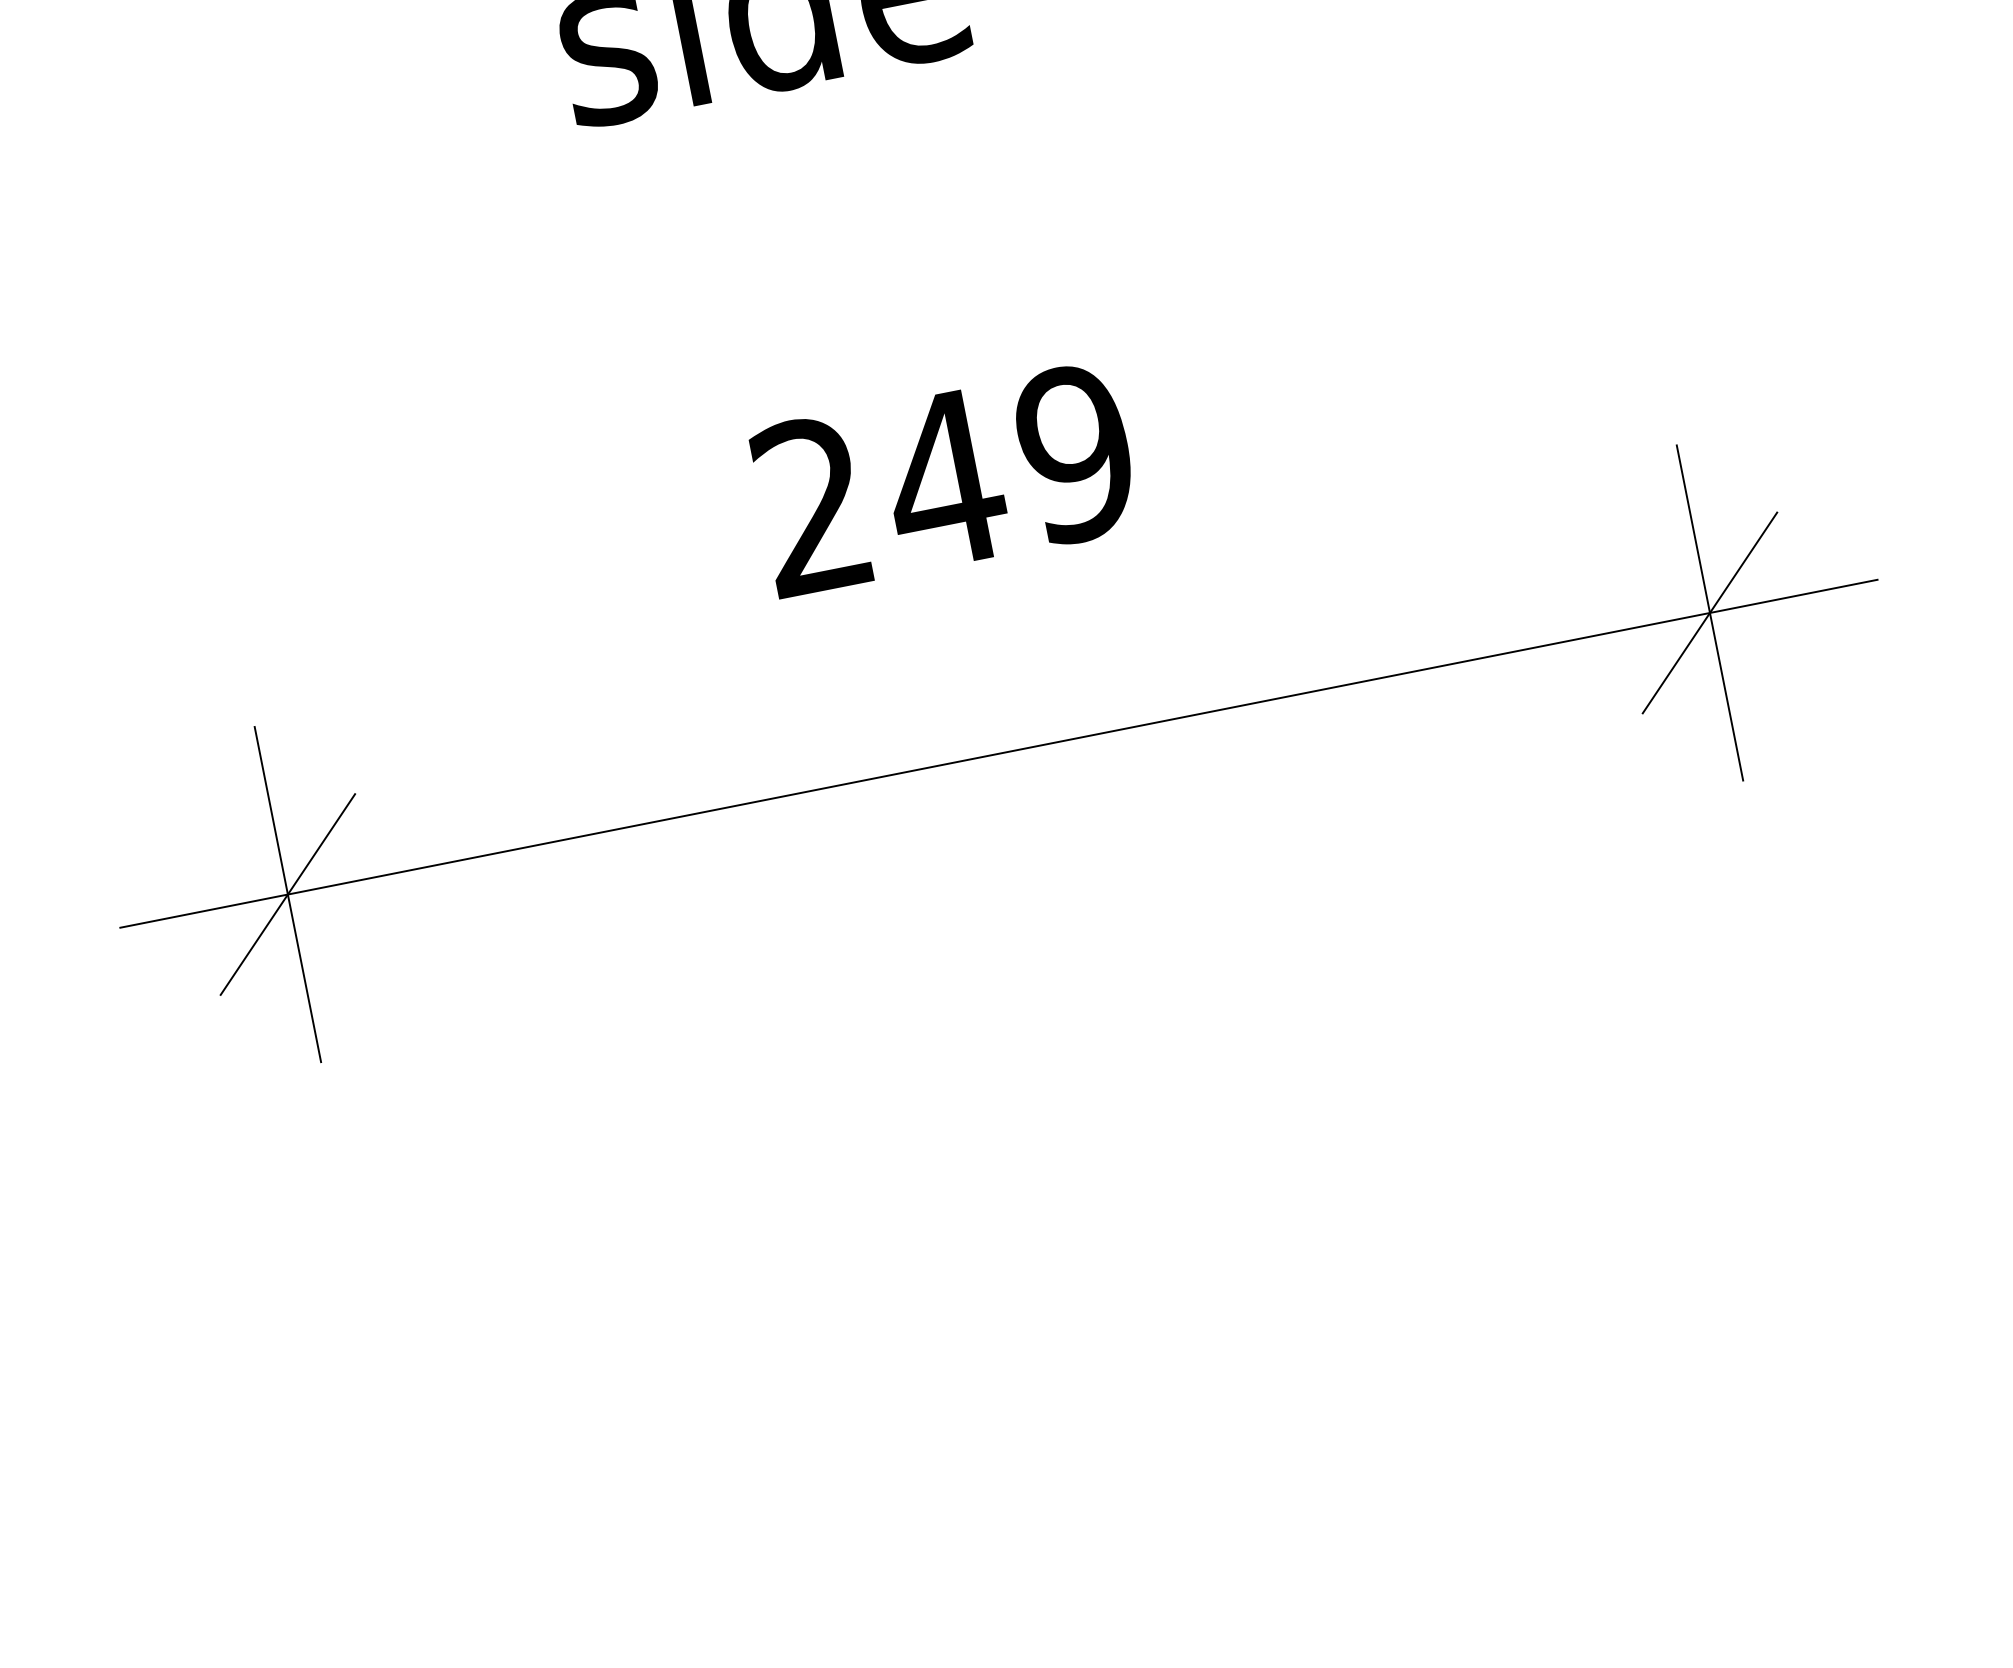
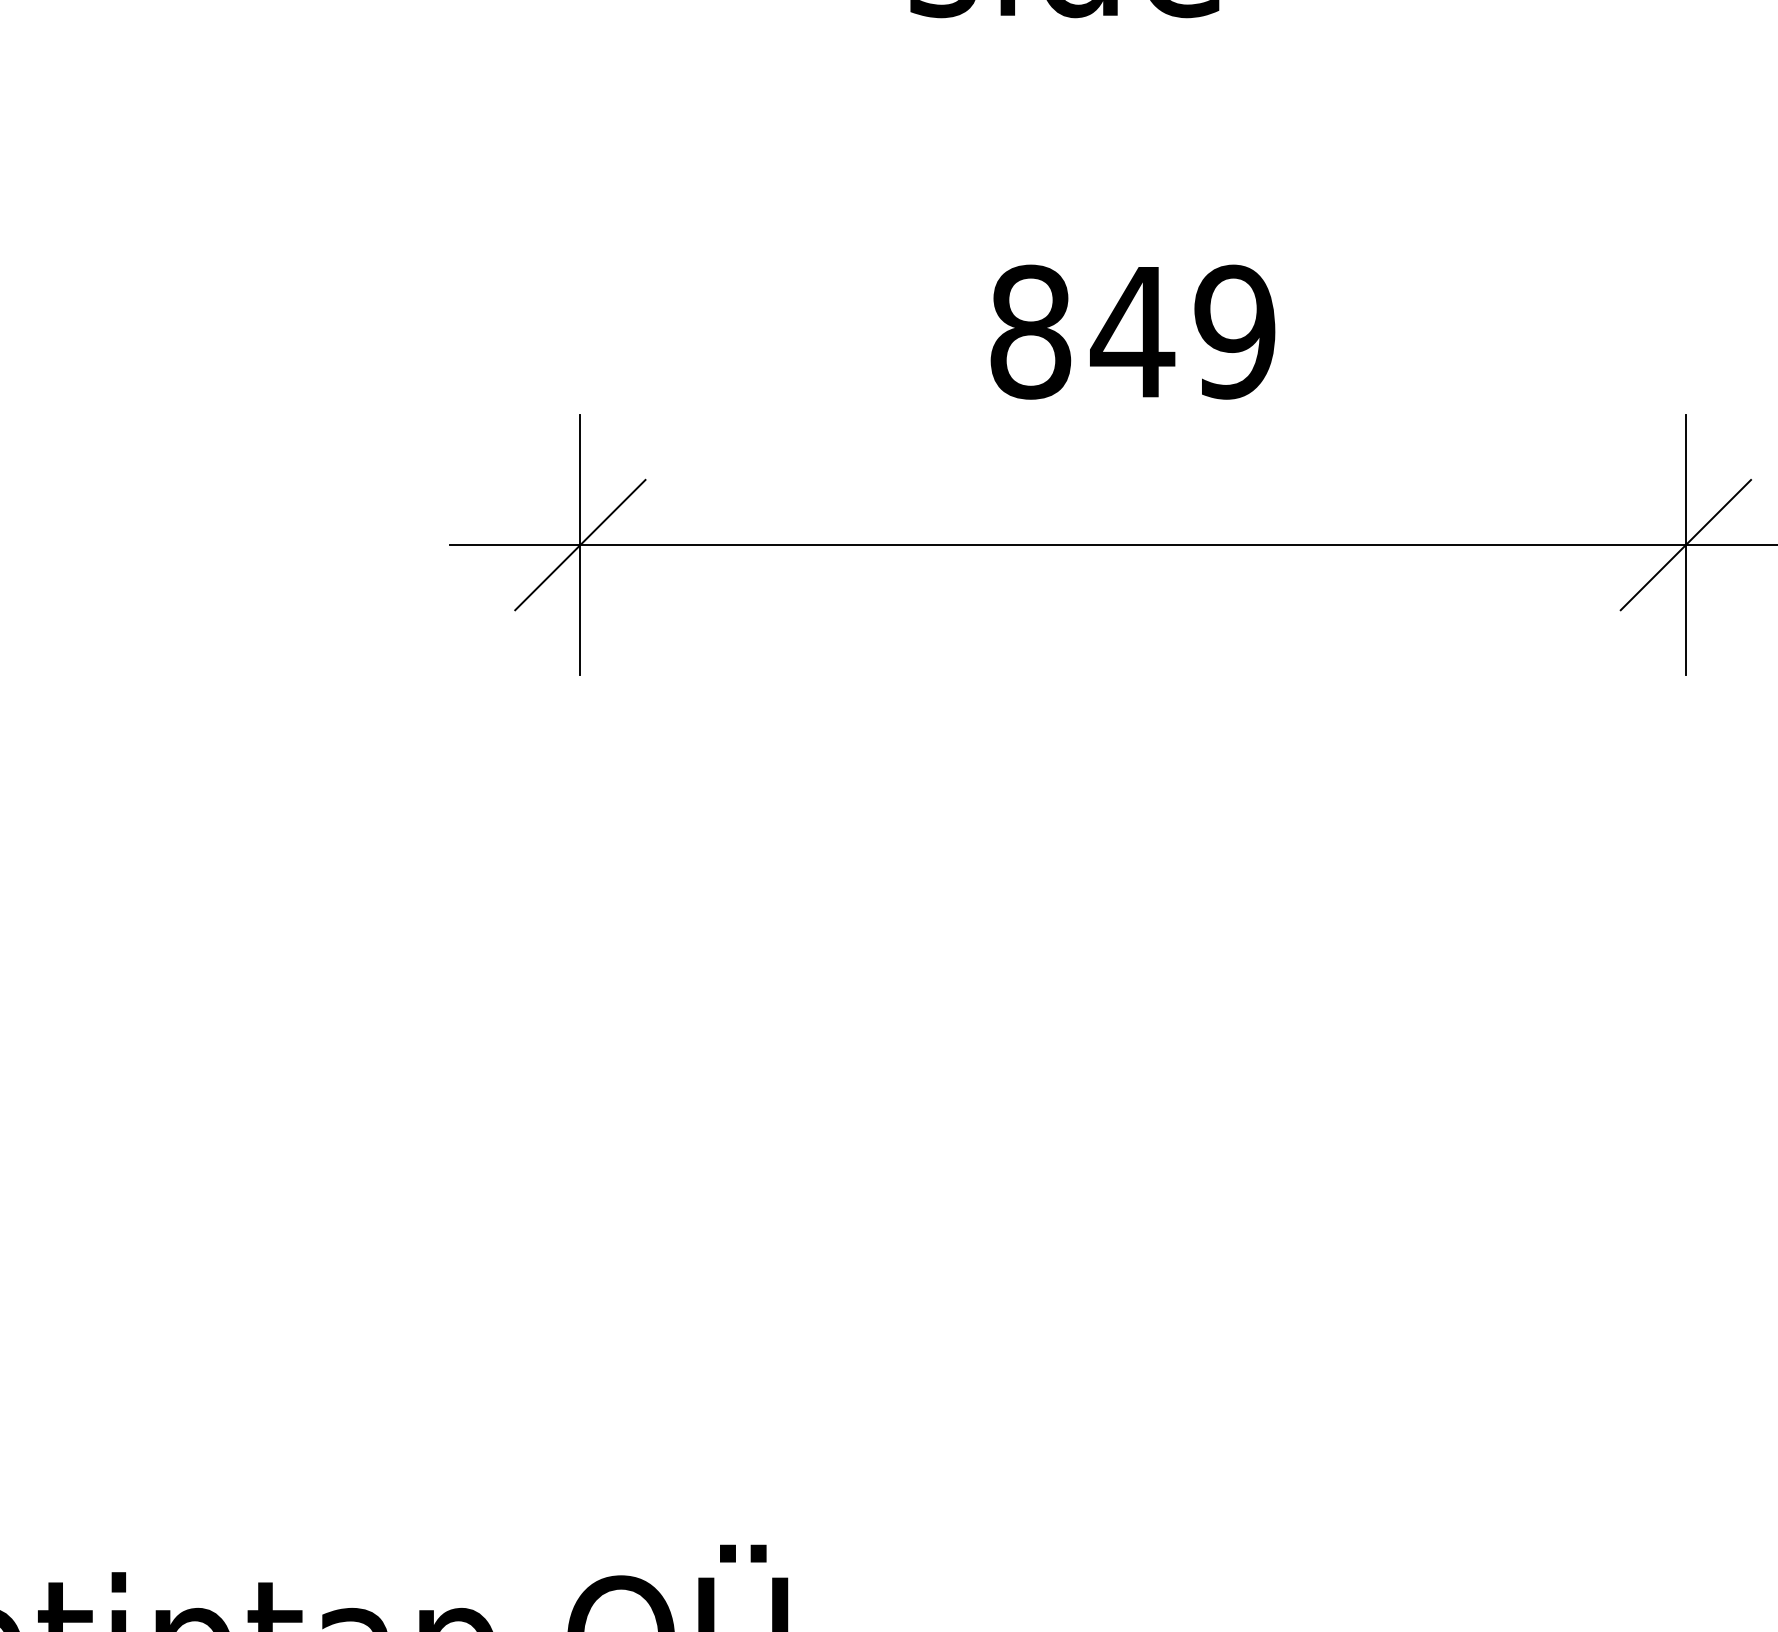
text: (812, 505) -> (1030, 331), 249 -> 849

